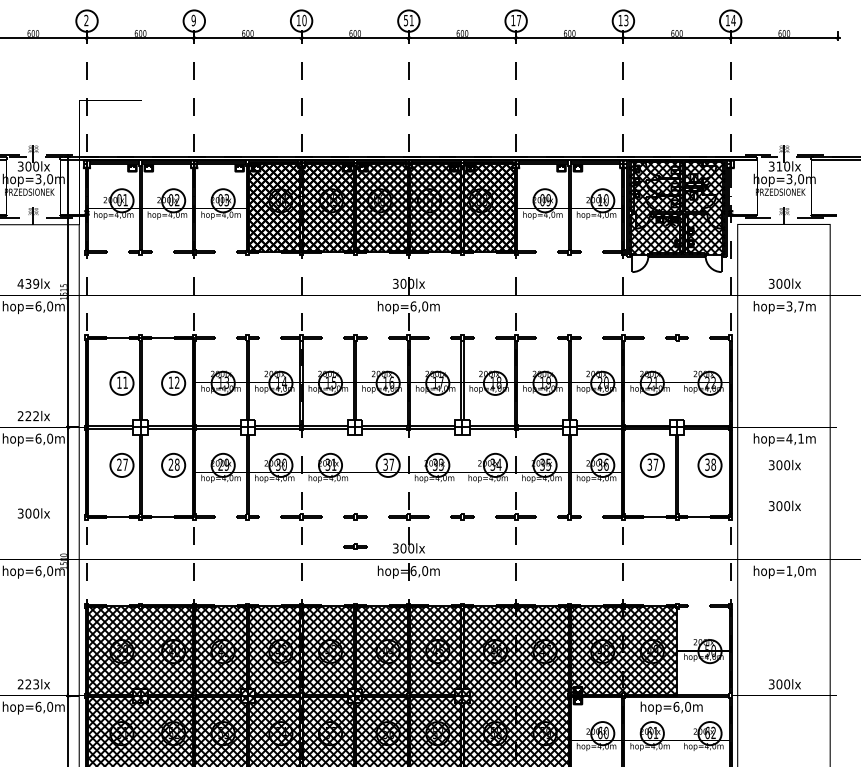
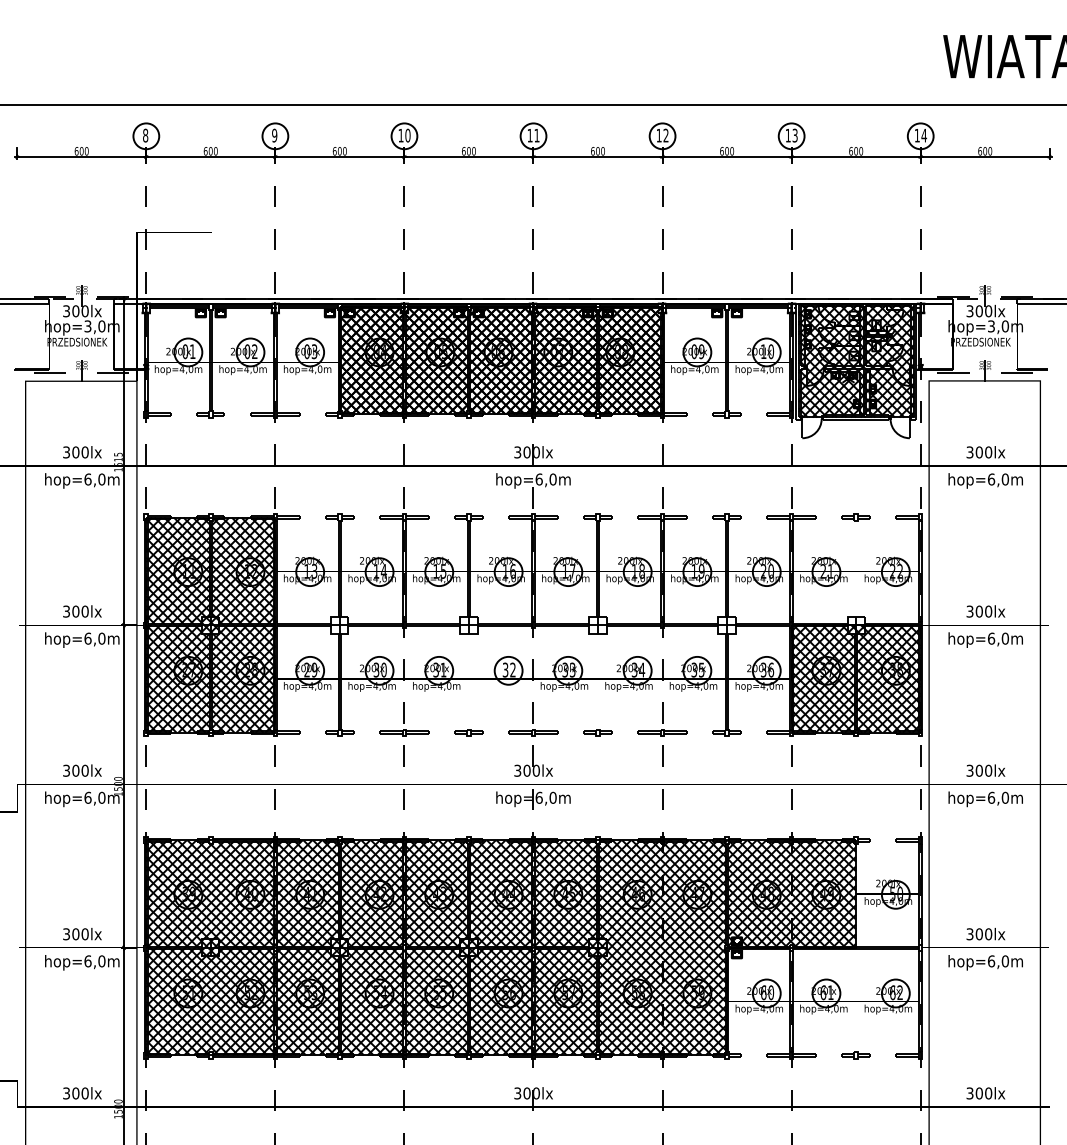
text: (86, 20) -> (145, 135), 2 -> 8
text: (405, 20) -> (529, 135), 51 -> 11
text: (518, 20) -> (665, 135), 17 -> 12
text: (778, 166) -> (978, 311), 310lx -> 300lx
text: (28, 283) -> (75, 452), 439lx -> 300lx
text: (795, 306) -> (998, 479), hop=3,7m -> hop=6,0m
text: (28, 416) -> (75, 611), 222lx -> 300lx
hatch: (140, 426) -> (210, 624), added
text: (794, 438) -> (997, 638), hop=4,1m -> hop=6,0m
text: (391, 464) -> (512, 669), 37 -> 32
text: (784, 465) -> (985, 611), moved
hatch: (676, 471) -> (855, 678), added
text: (784, 505) -> (985, 770), moved
text: (33, 513) -> (82, 770), moved
part: (354, 546) -> (468, 768), removed
text: (789, 570) -> (991, 797), hop=1,0m -> hop=6,0m
text: (28, 684) -> (75, 934), 223lx -> 300lx
text: (671, 707) -> (985, 962), moved

